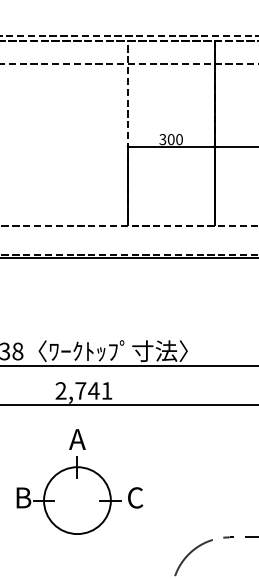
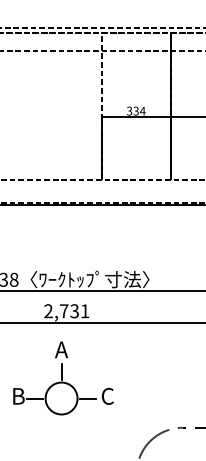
text: (175, 139) -> (139, 111), 300 -> 334
text: (93, 390) -> (74, 310), 2,741 -> 2,731
circle: (77, 500) -> (61, 398), size x0.6

